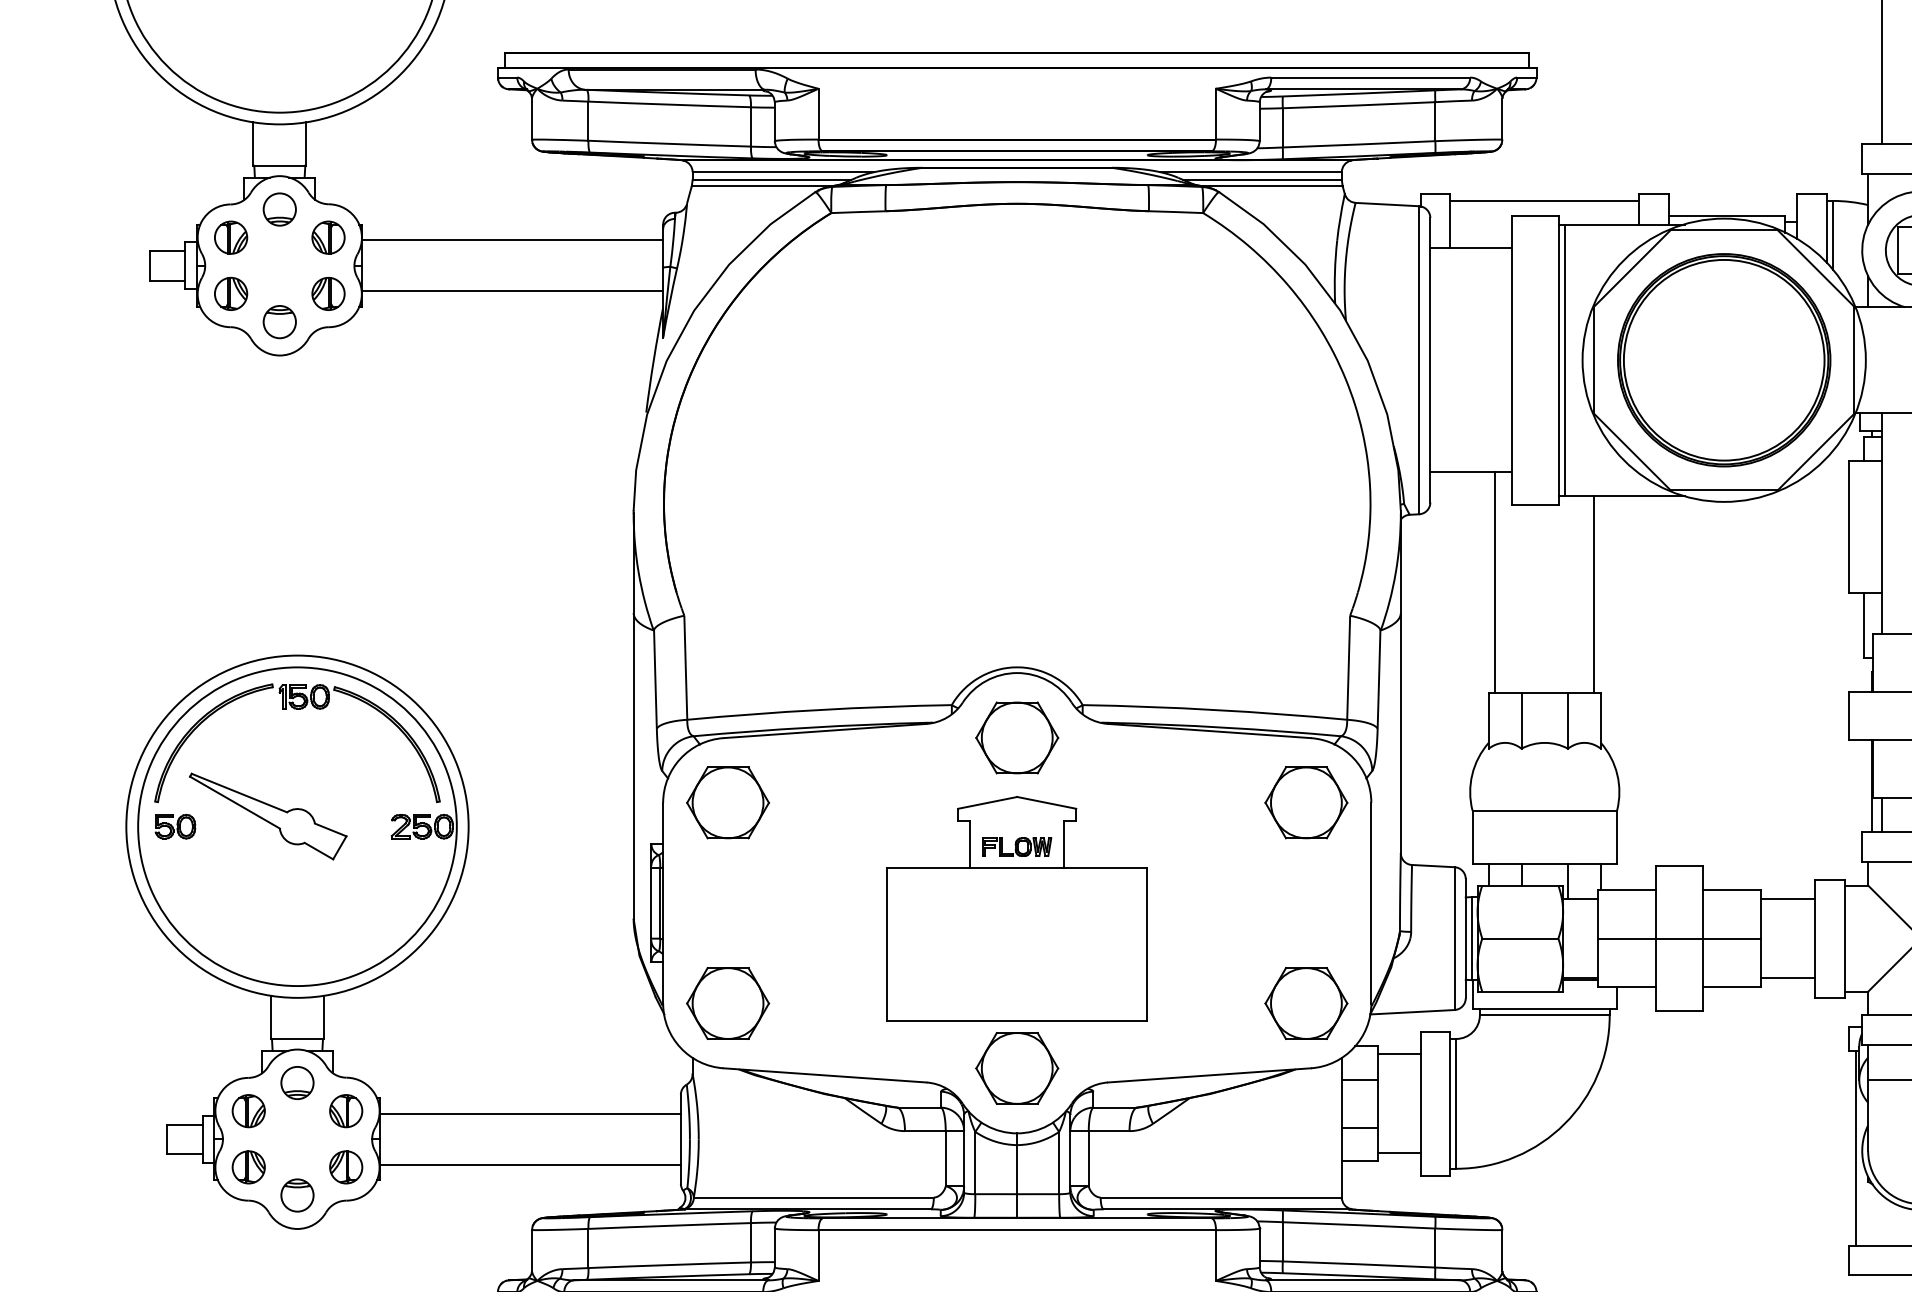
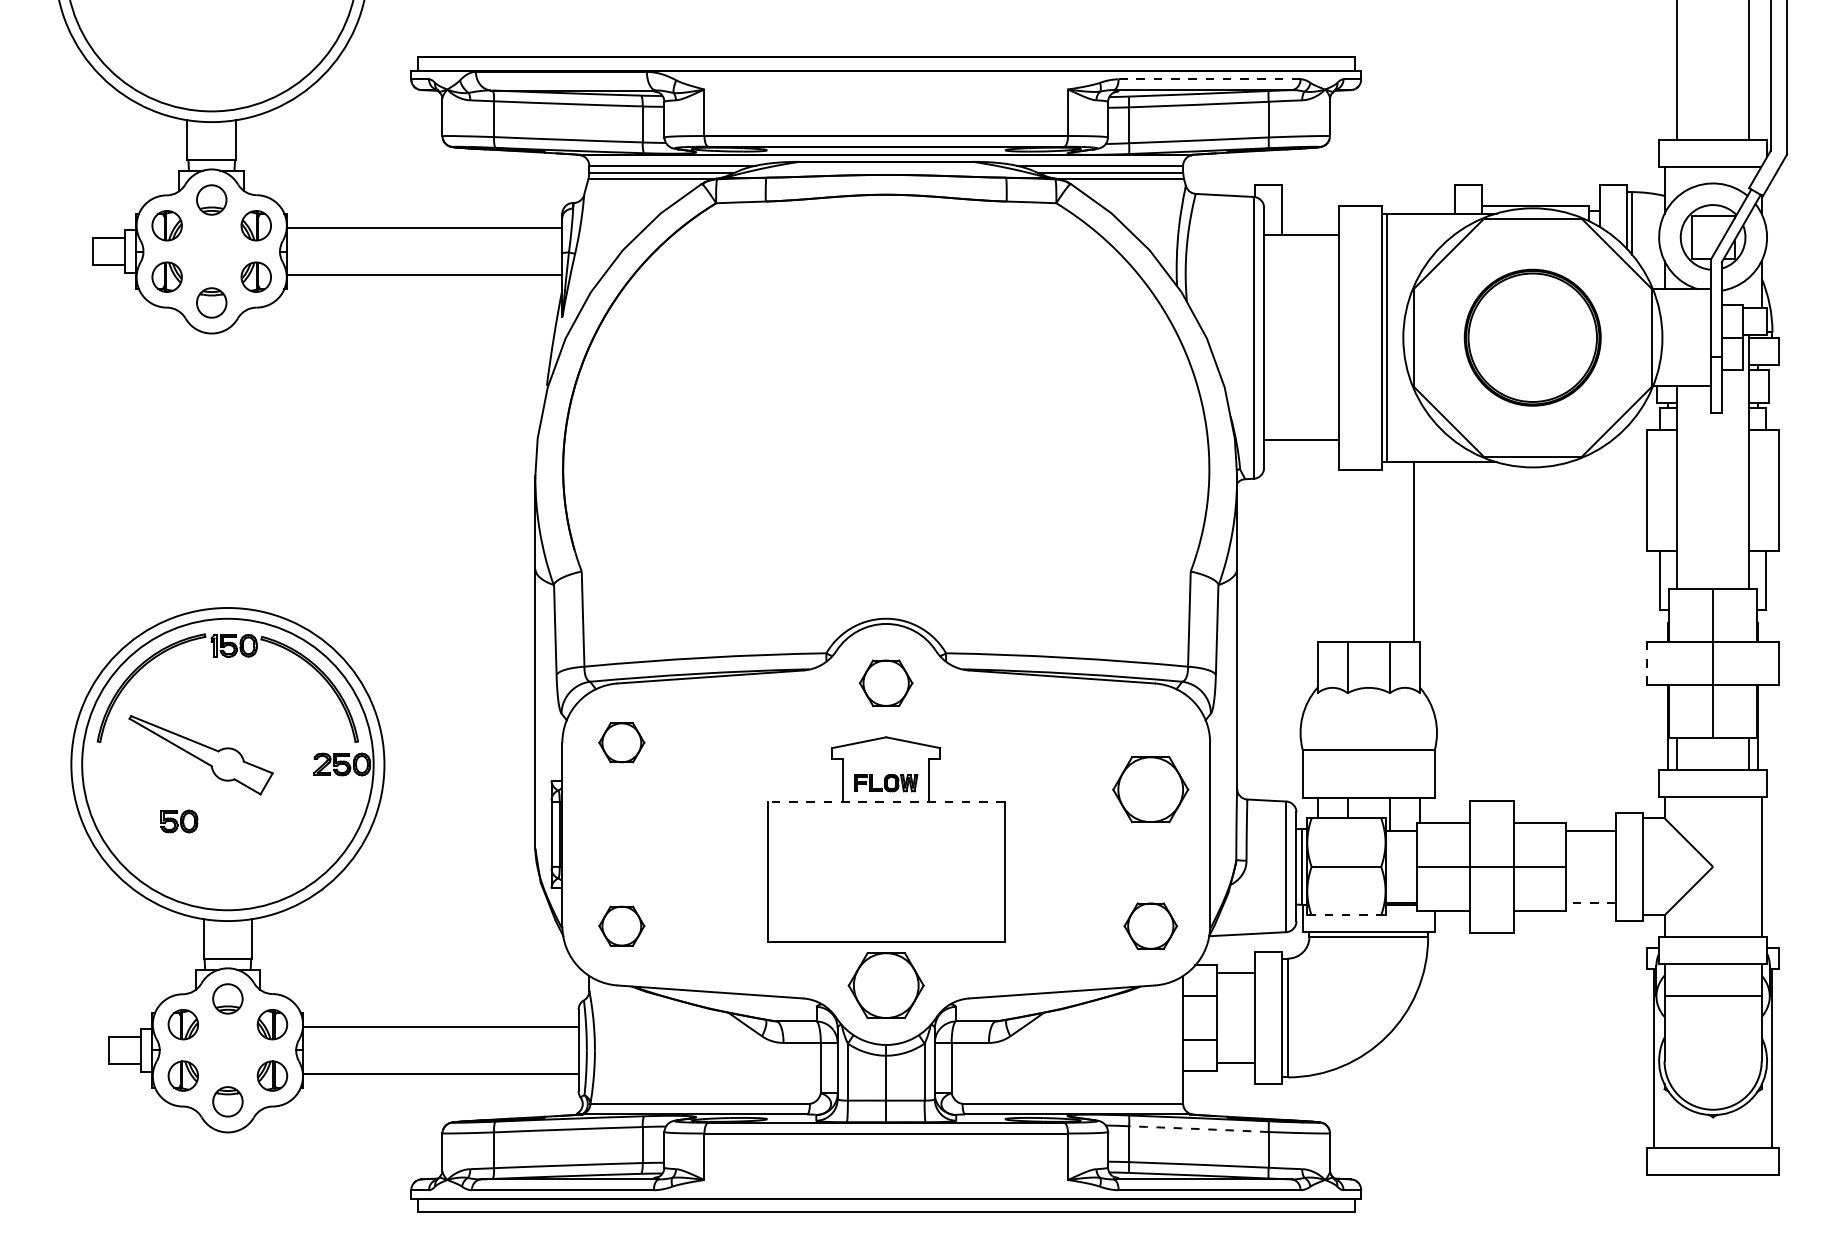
line: (1370, 77) -> (1209, 79), solid -> dashed
line: (1544, 201) -> (1368, 192), removed
part: (1723, 359) -> (1532, 337), size x0.7
line: (1495, 581) -> (1323, 540), removed
line: (1848, 716) -> (1646, 663), solid -> dashed
part: (1016, 737) -> (885, 682), size x0.7
part: (727, 802) -> (621, 742), size x0.6
part: (1306, 802) -> (1150, 789), moved
part: (175, 826) -> (179, 821), moved
line: (1017, 868) -> (886, 802), solid -> dashed
line: (1788, 978) -> (1591, 903), solid -> dashed
line: (1520, 991) -> (1346, 915), solid -> dashed
part: (727, 1002) -> (621, 925), size x0.6
part: (1306, 1002) -> (1150, 925), size x0.7
arc: (1358, 1225) -> (1198, 1129), solid -> dashed

